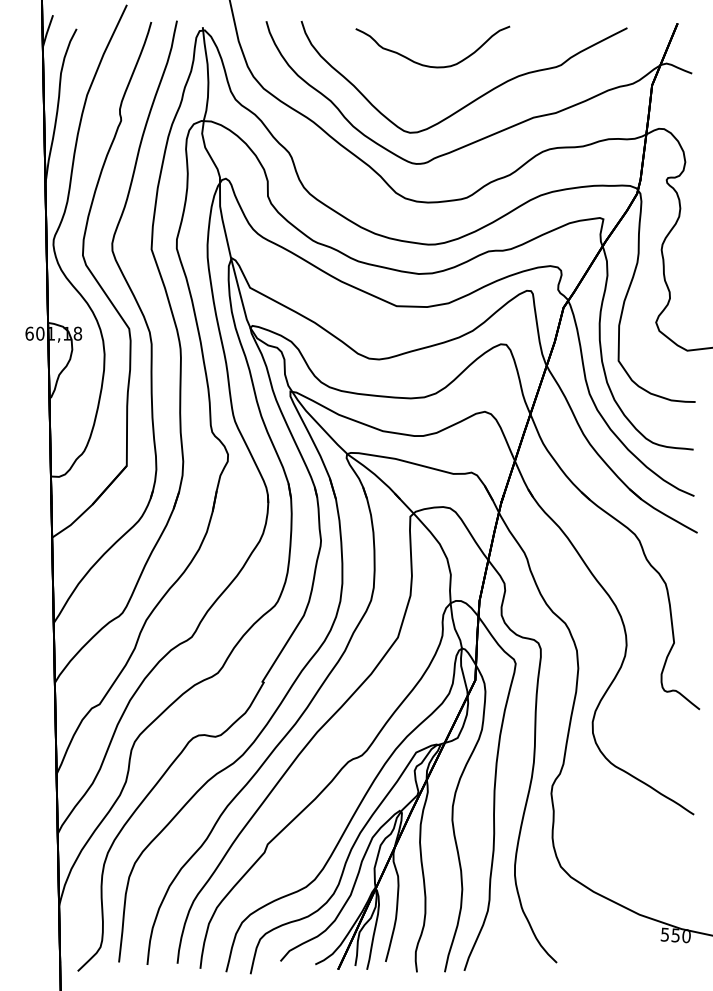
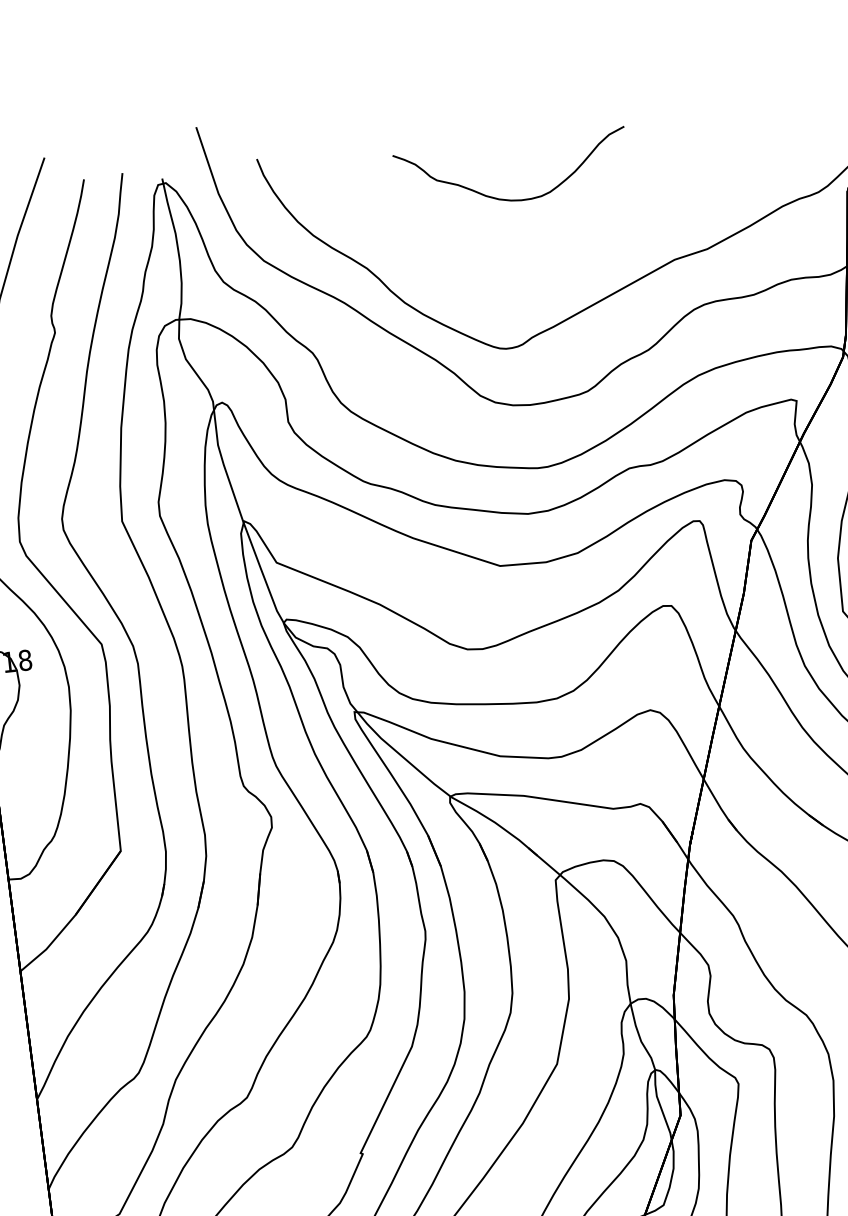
curve: (477, 97) -> (587, 238), removed

